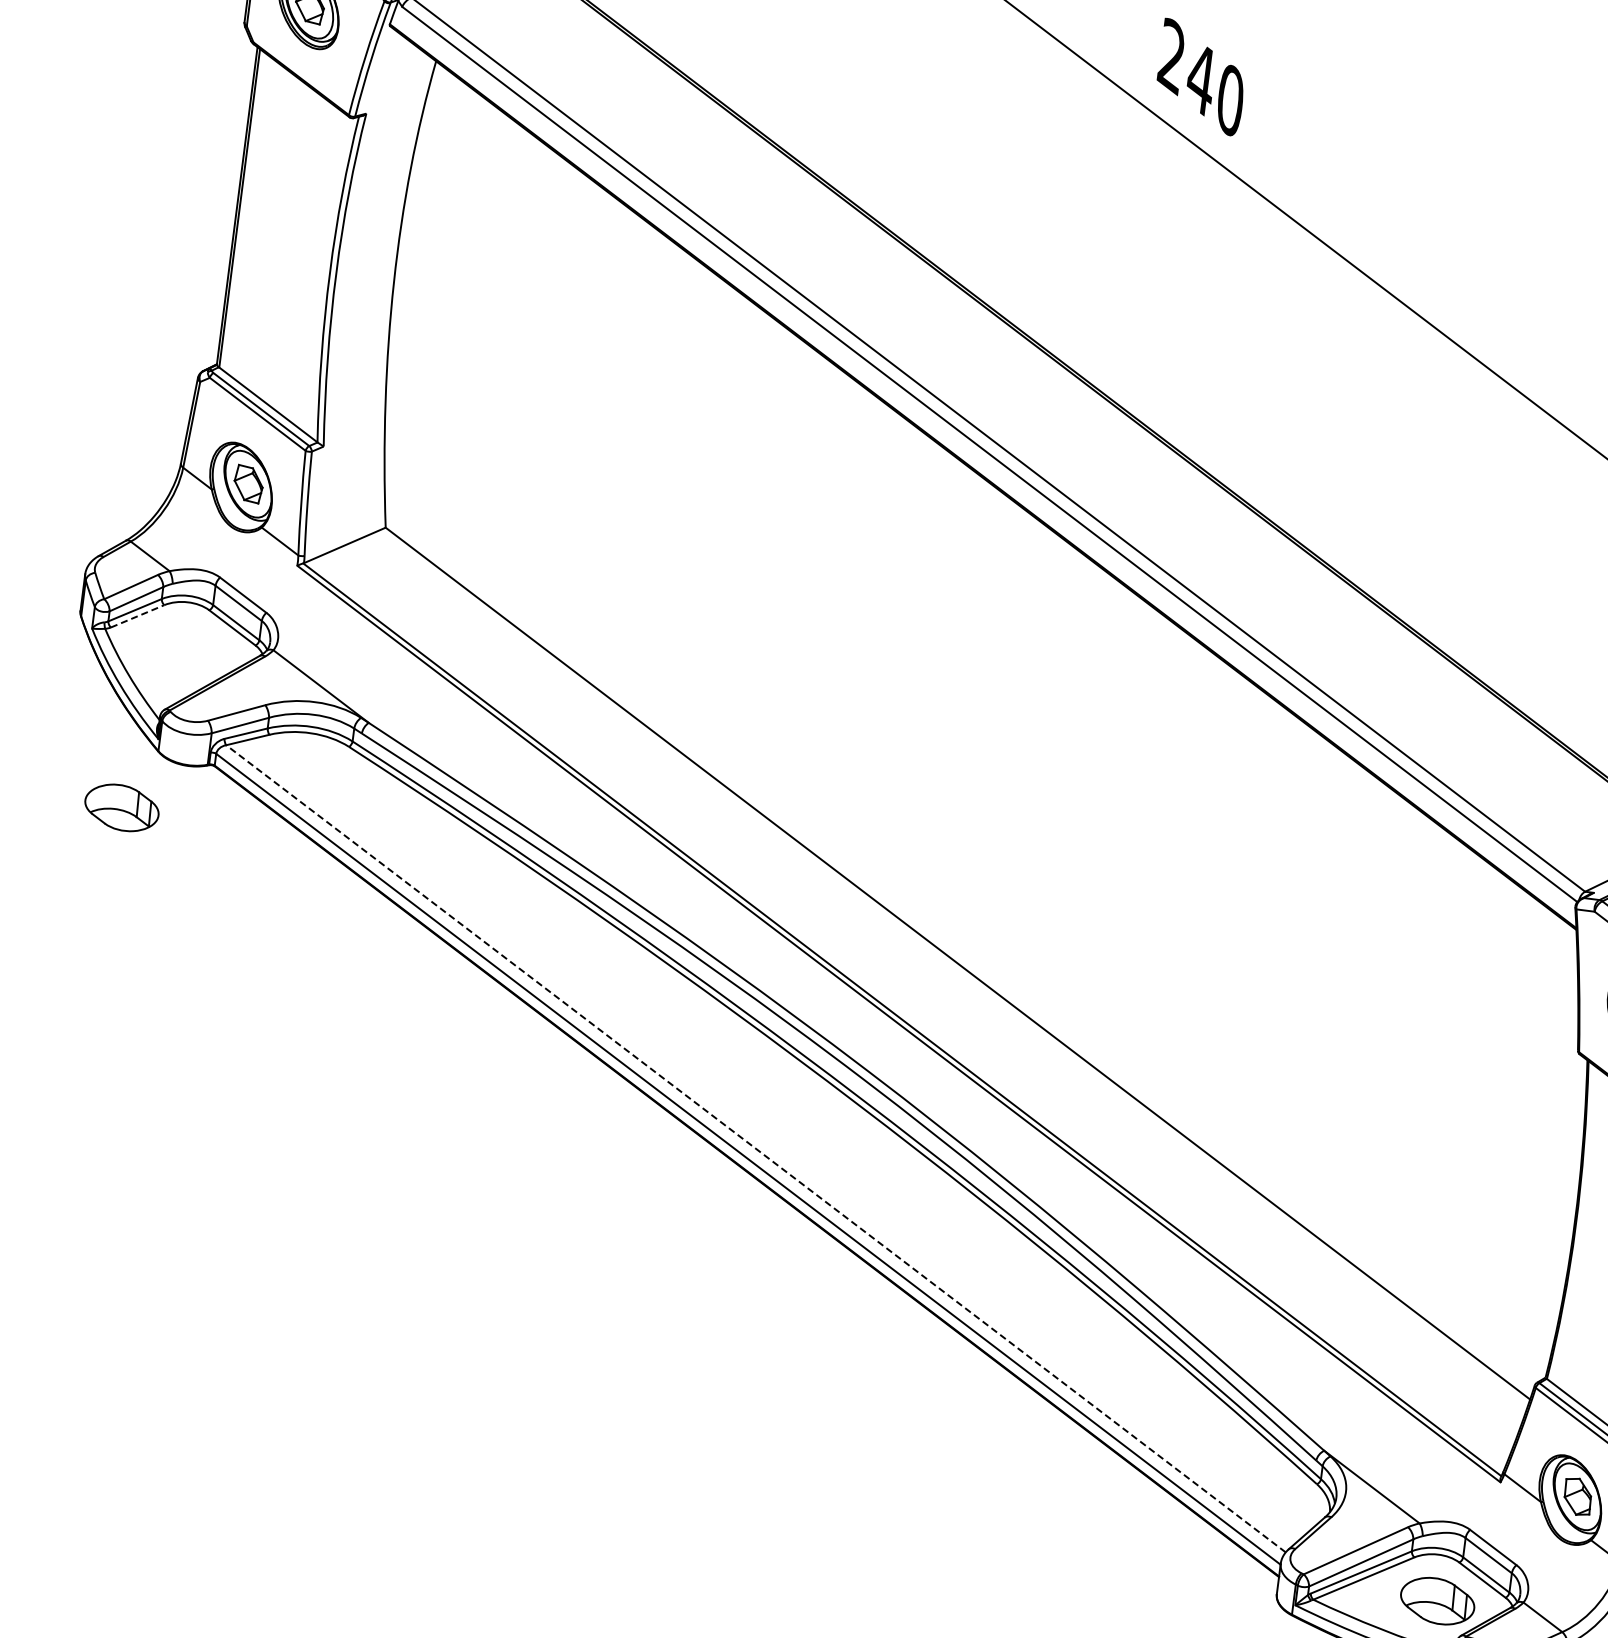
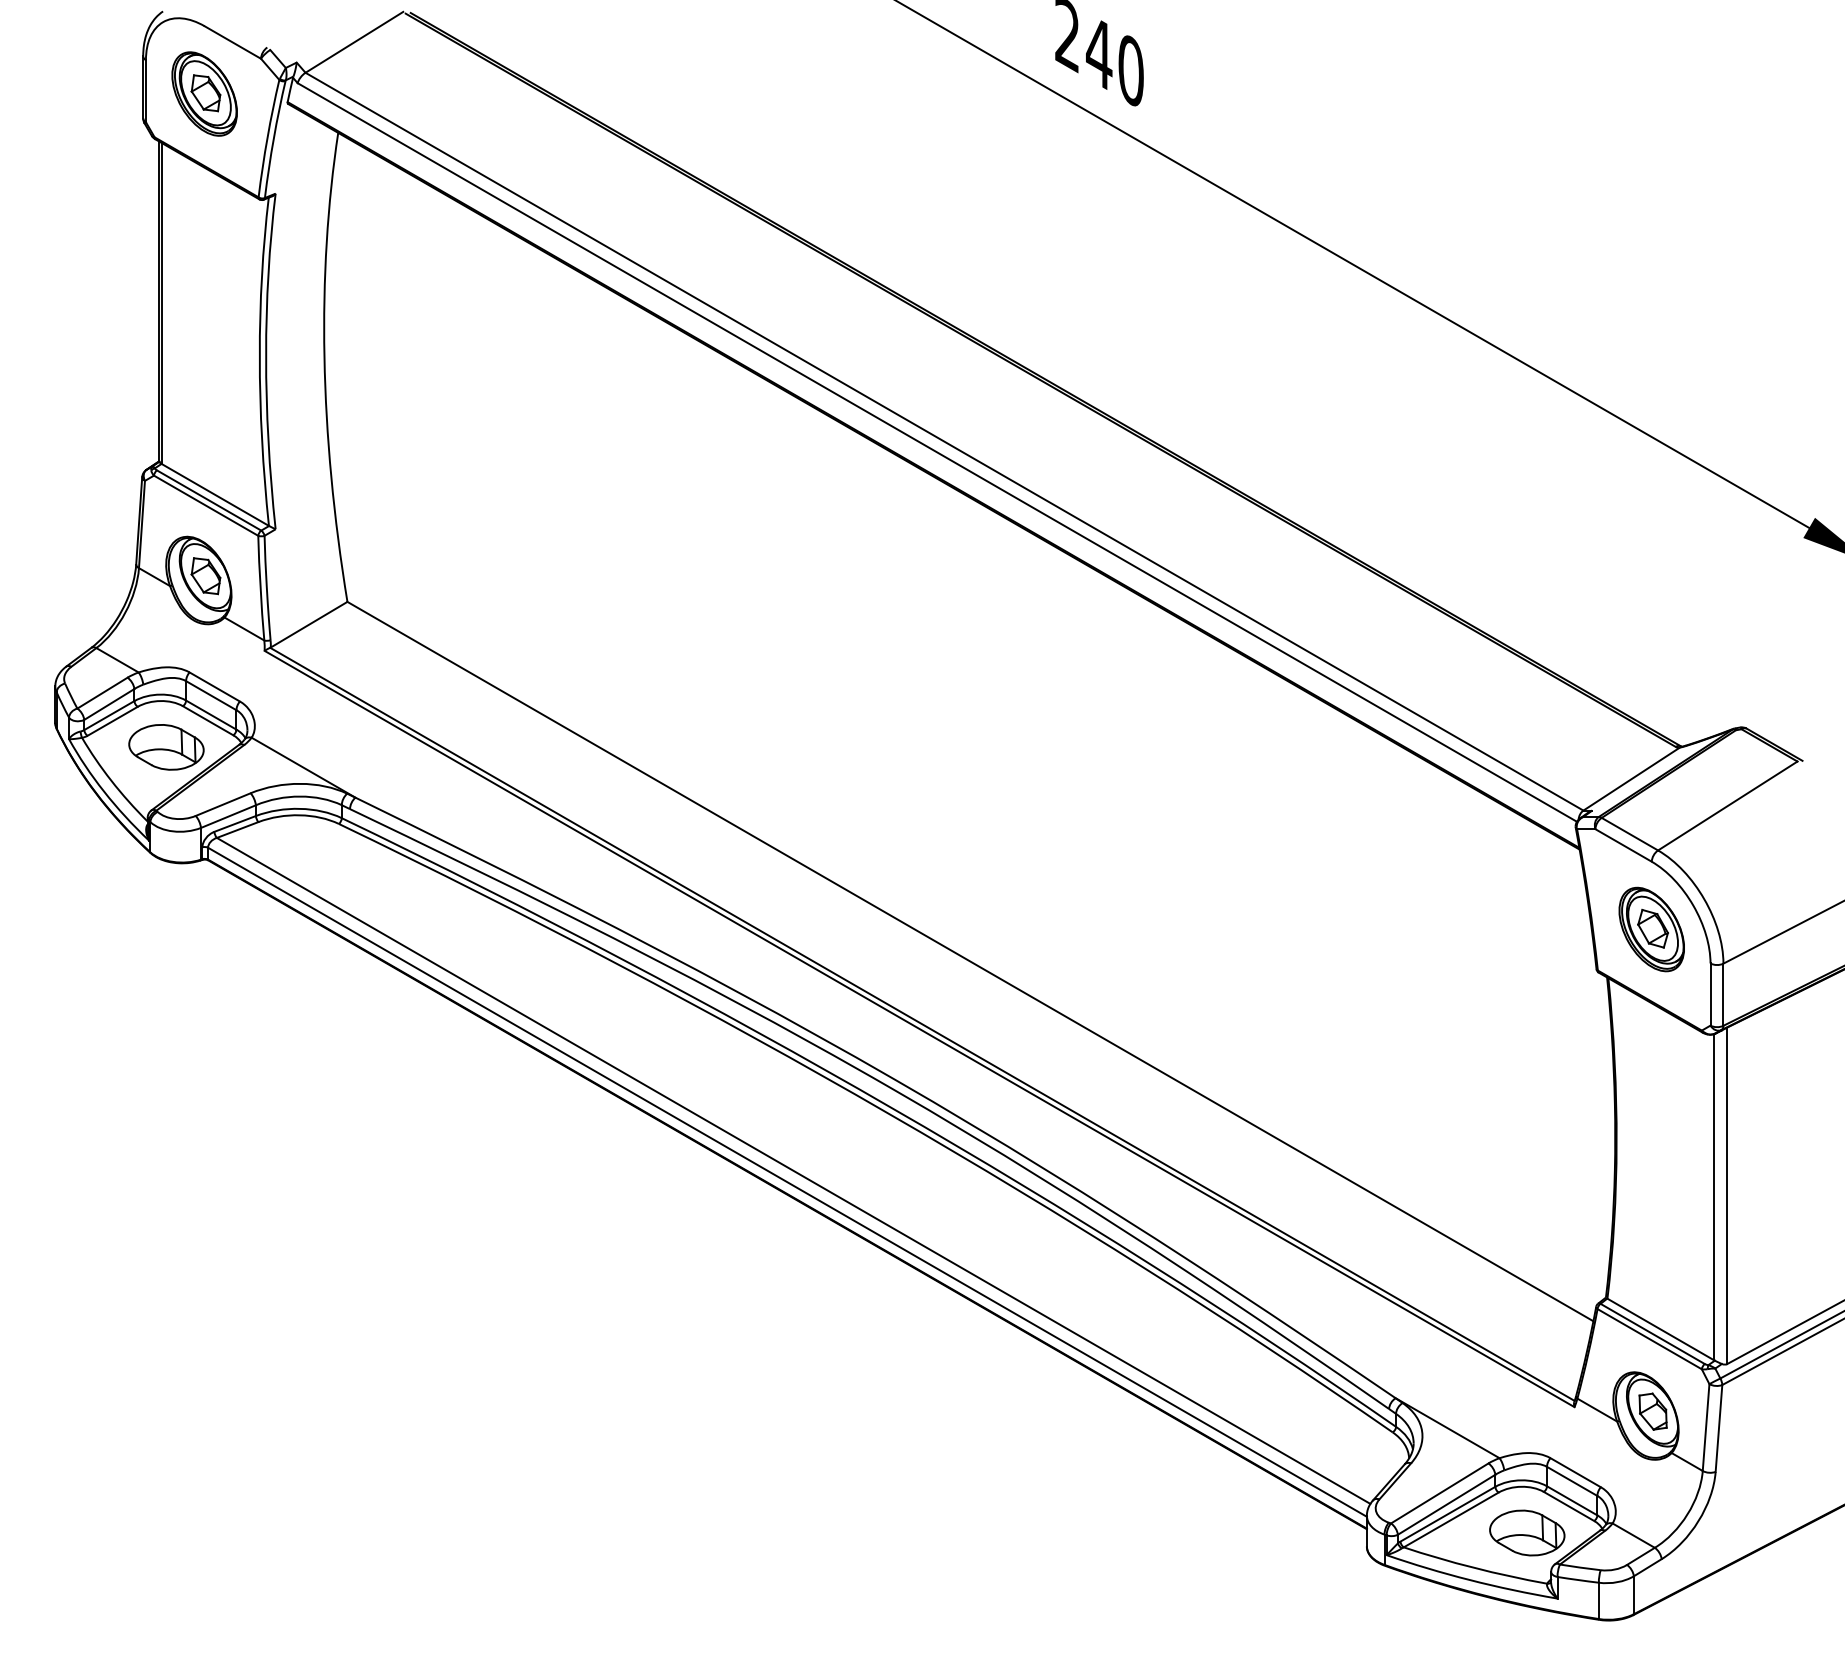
line: (137, 616) -> (112, 721), dashed -> solid
part: (121, 808) -> (166, 747), moved
line: (755, 1148) -> (793, 1170), dashed -> solid

